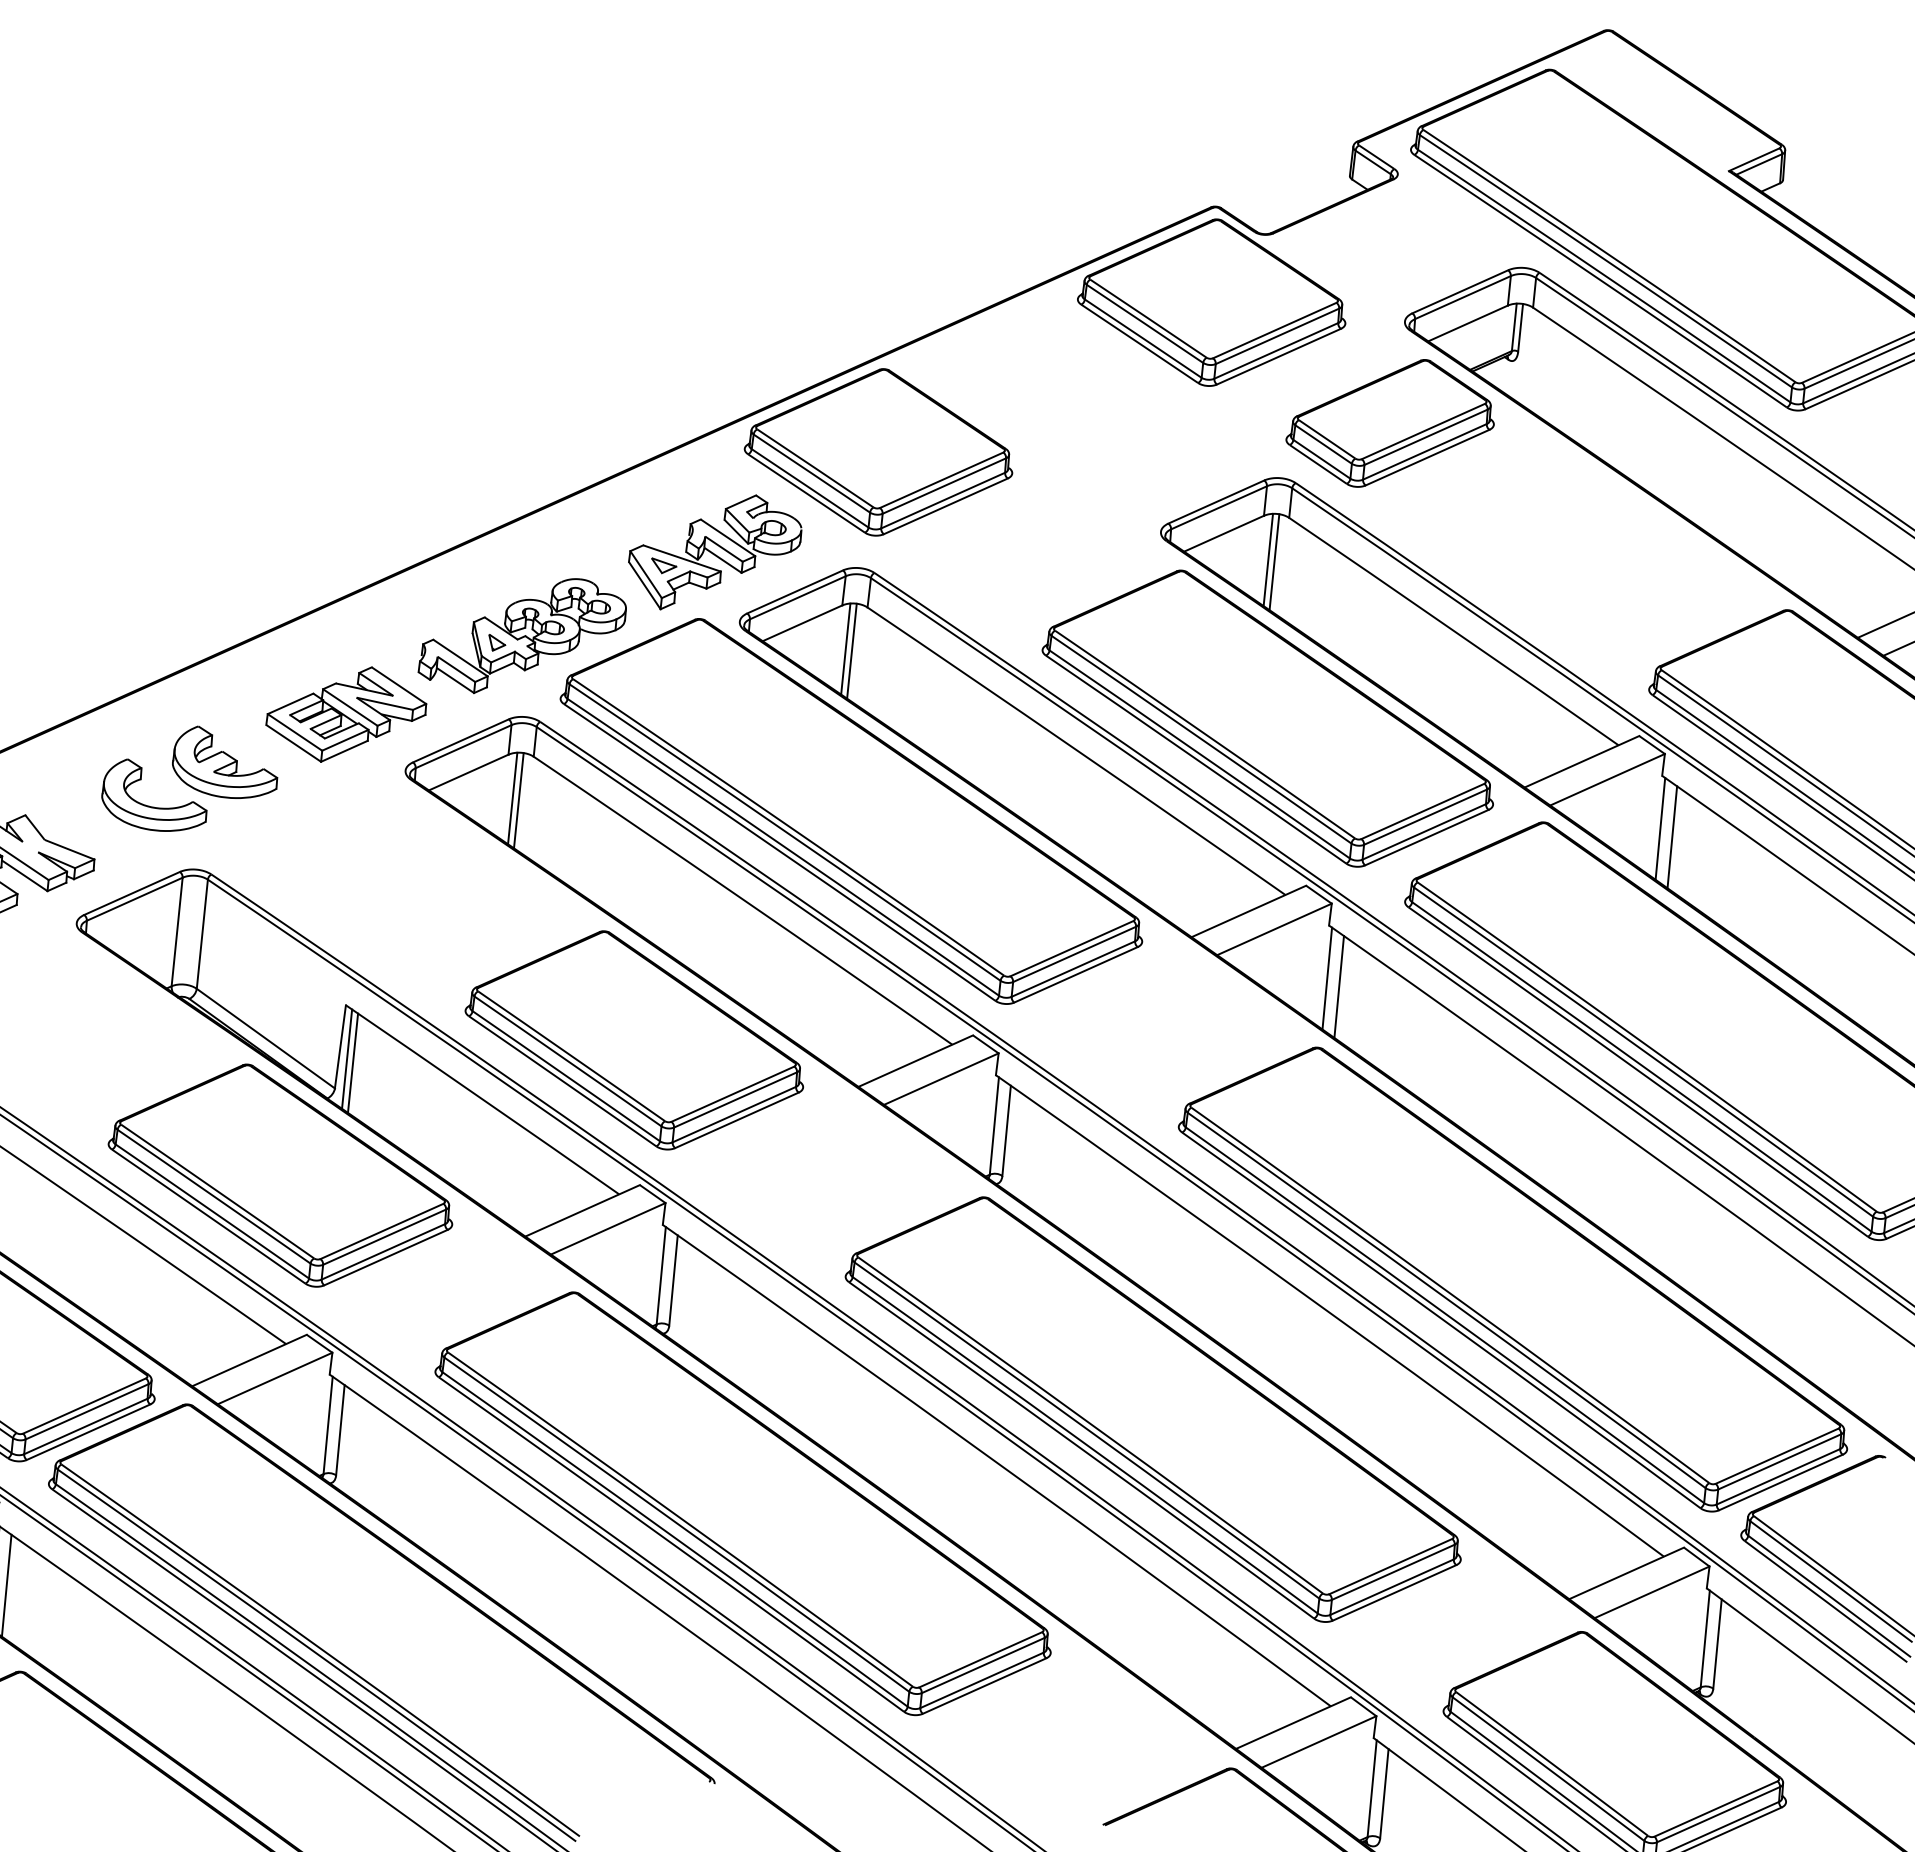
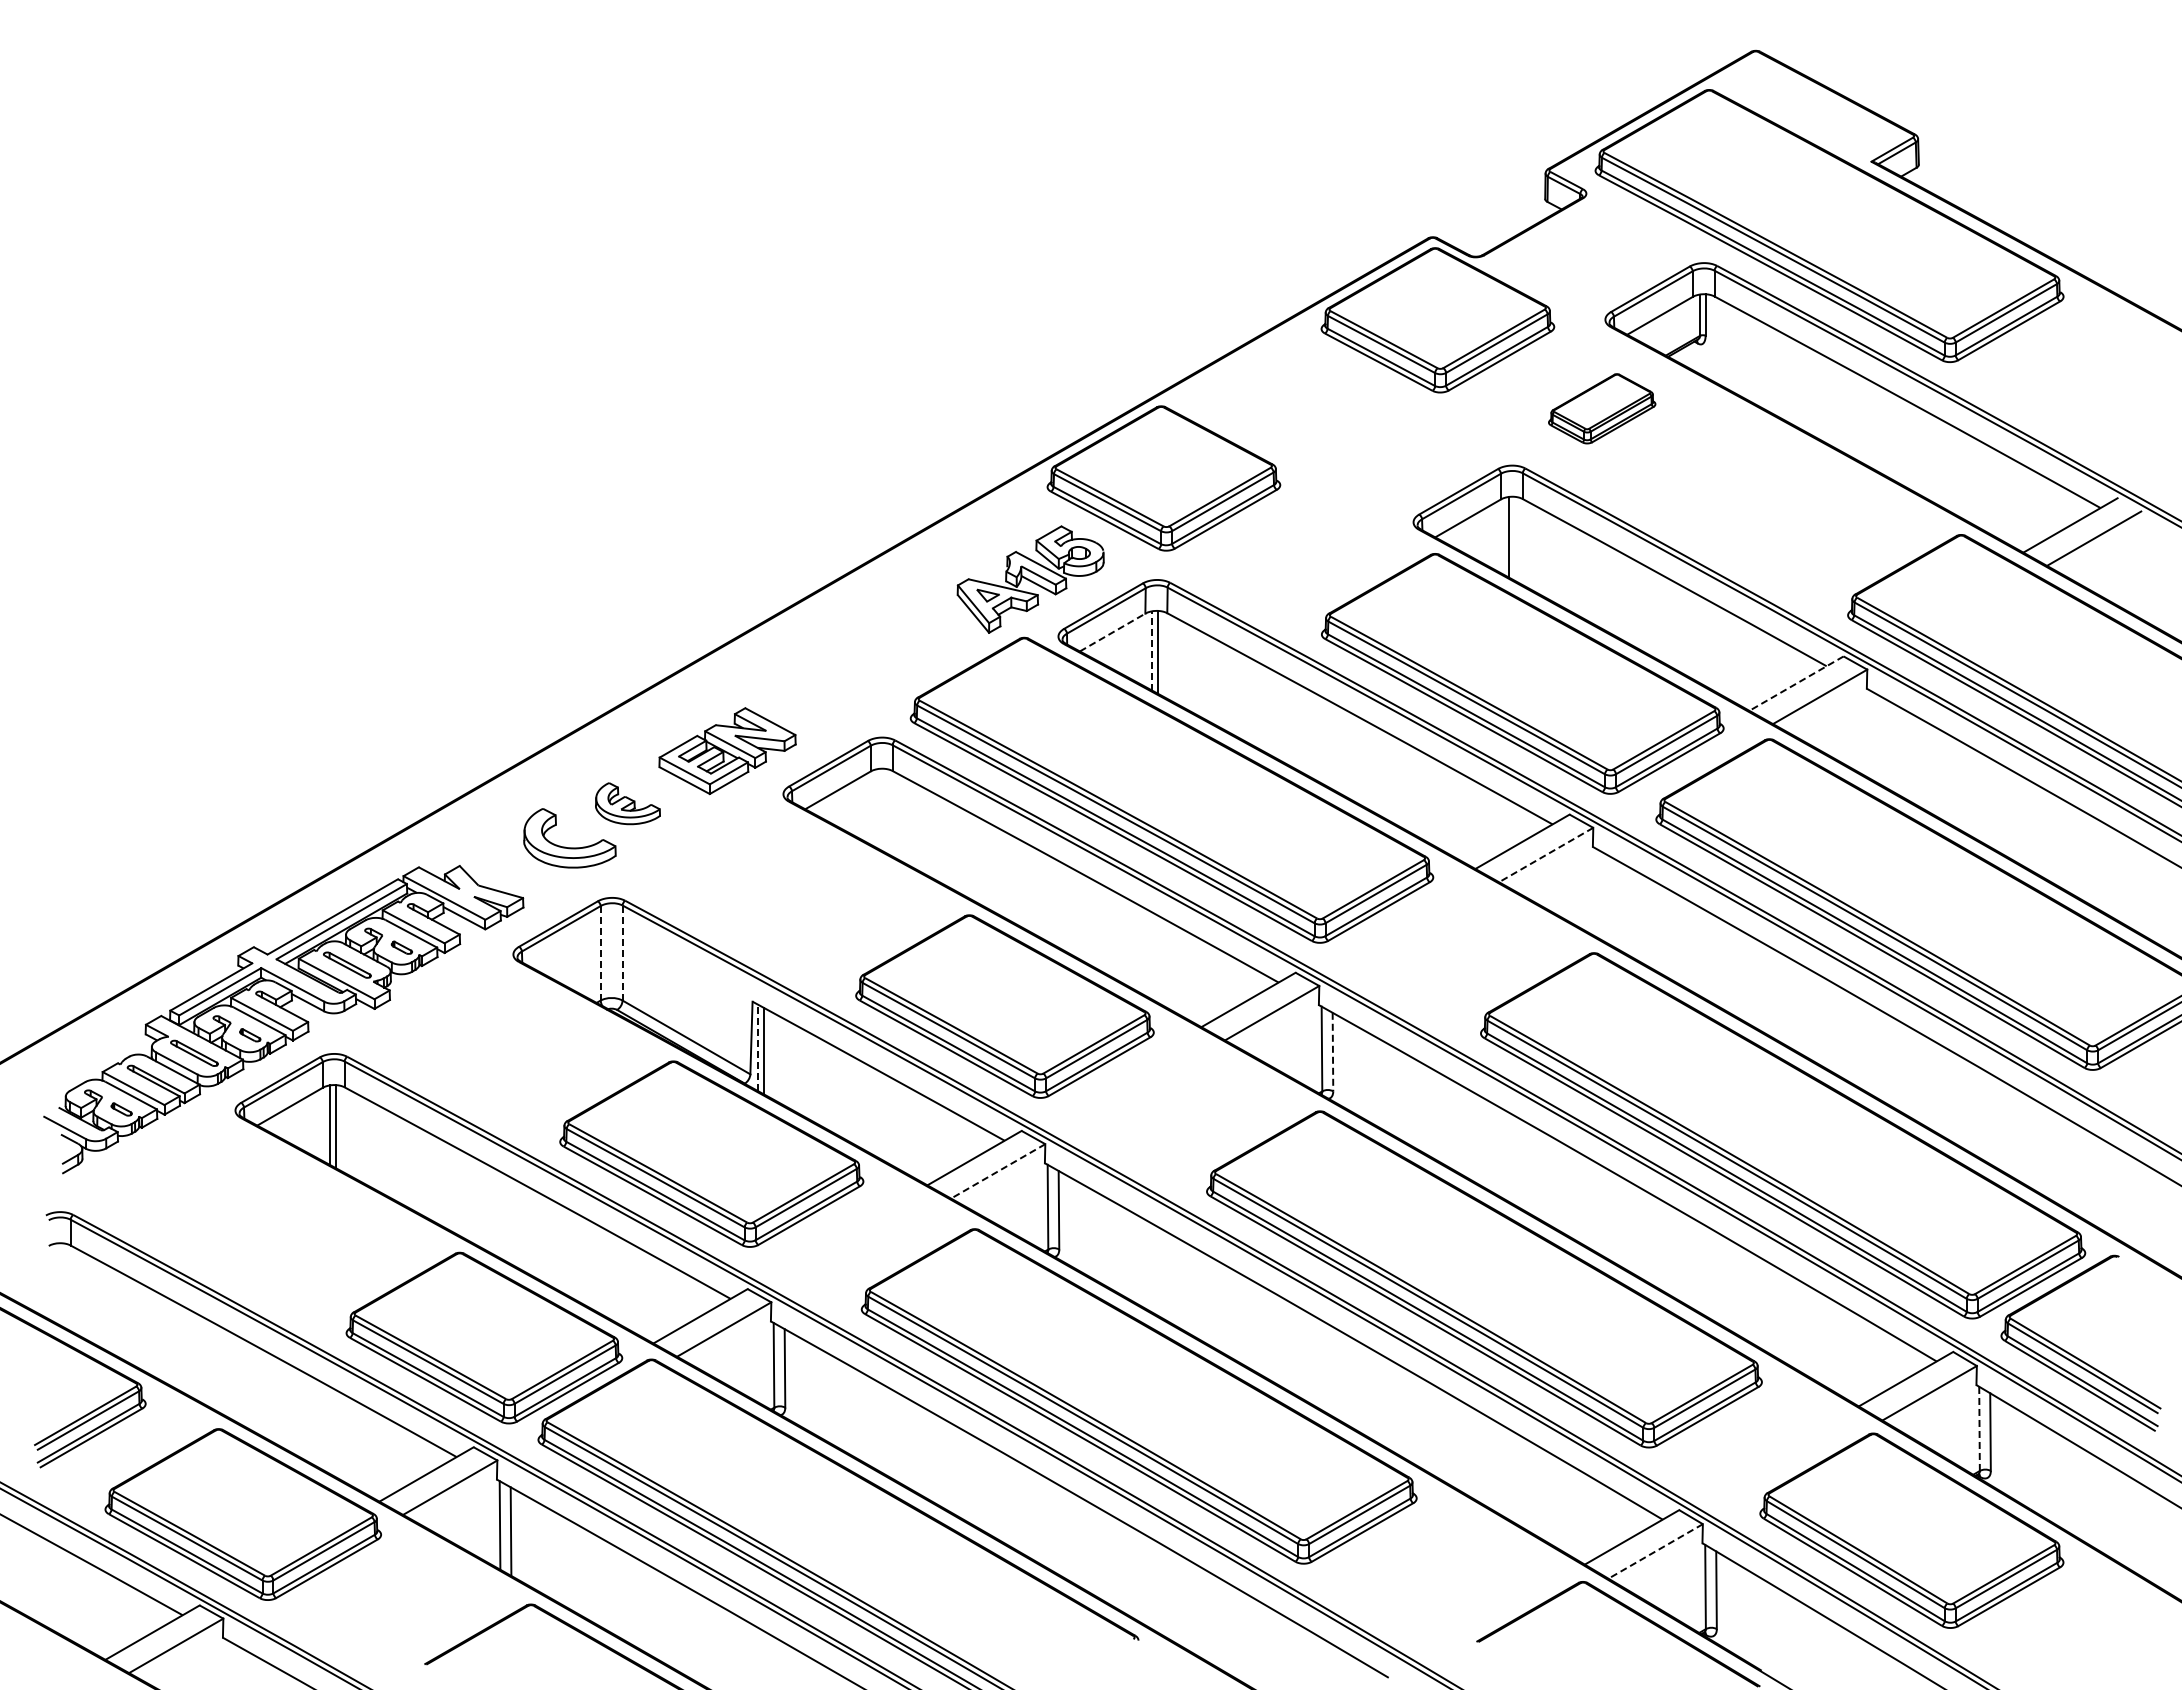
part: (1390, 423) -> (1601, 408), size x0.6
line: (1275, 562) -> (1514, 538), removed
line: (802, 623) -> (1112, 632), solid -> dashed
part: (522, 635) -> (872, 667), removed
line: (846, 649) -> (1152, 651), solid -> dashed
line: (1581, 761) -> (1796, 683), solid -> dashed
part: (225, 763) -> (627, 803), size x0.7
line: (513, 798) -> (878, 808), removed
line: (518, 799) -> (883, 809), removed
line: (1659, 828) -> (1869, 734), removed
line: (1671, 836) -> (1880, 740), removed
line: (1273, 929) -> (1545, 855), solid -> dashed
line: (177, 931) -> (600, 952), solid -> dashed
line: (202, 934) -> (622, 953), solid -> dashed
line: (1326, 978) -> (1595, 892), removed
line: (1338, 986) -> (1606, 898), removed
line: (347, 1058) -> (758, 1047), solid -> dashed
line: (1006, 1131) -> (1332, 1052), solid -> dashed
line: (607, 1228) -> (997, 1171), solid -> dashed
line: (1705, 1638) -> (1979, 1428), solid -> dashed
line: (1318, 1742) -> (1655, 1551), solid -> dashed

